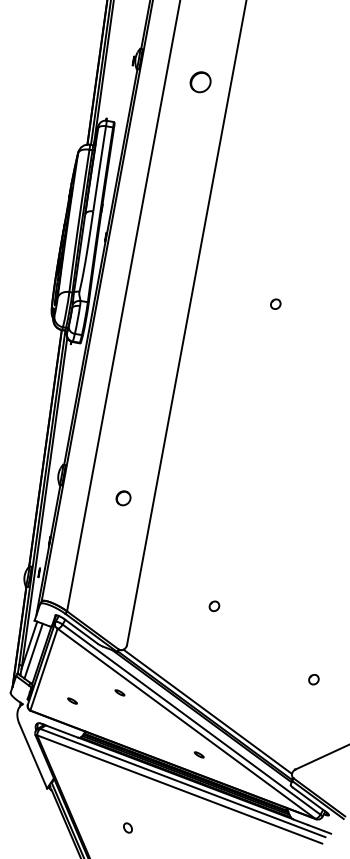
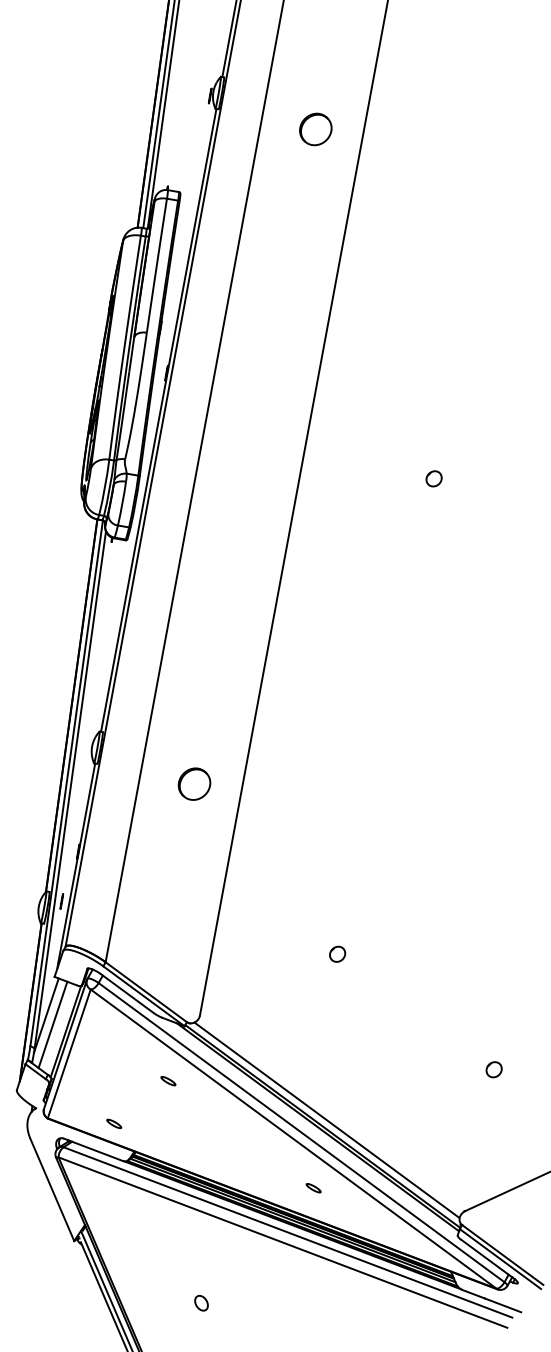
part: (123, 498) -> (194, 784), size x1.43
part: (119, 692) -> (167, 1080), moved
part: (72, 700) -> (114, 1122), moved

